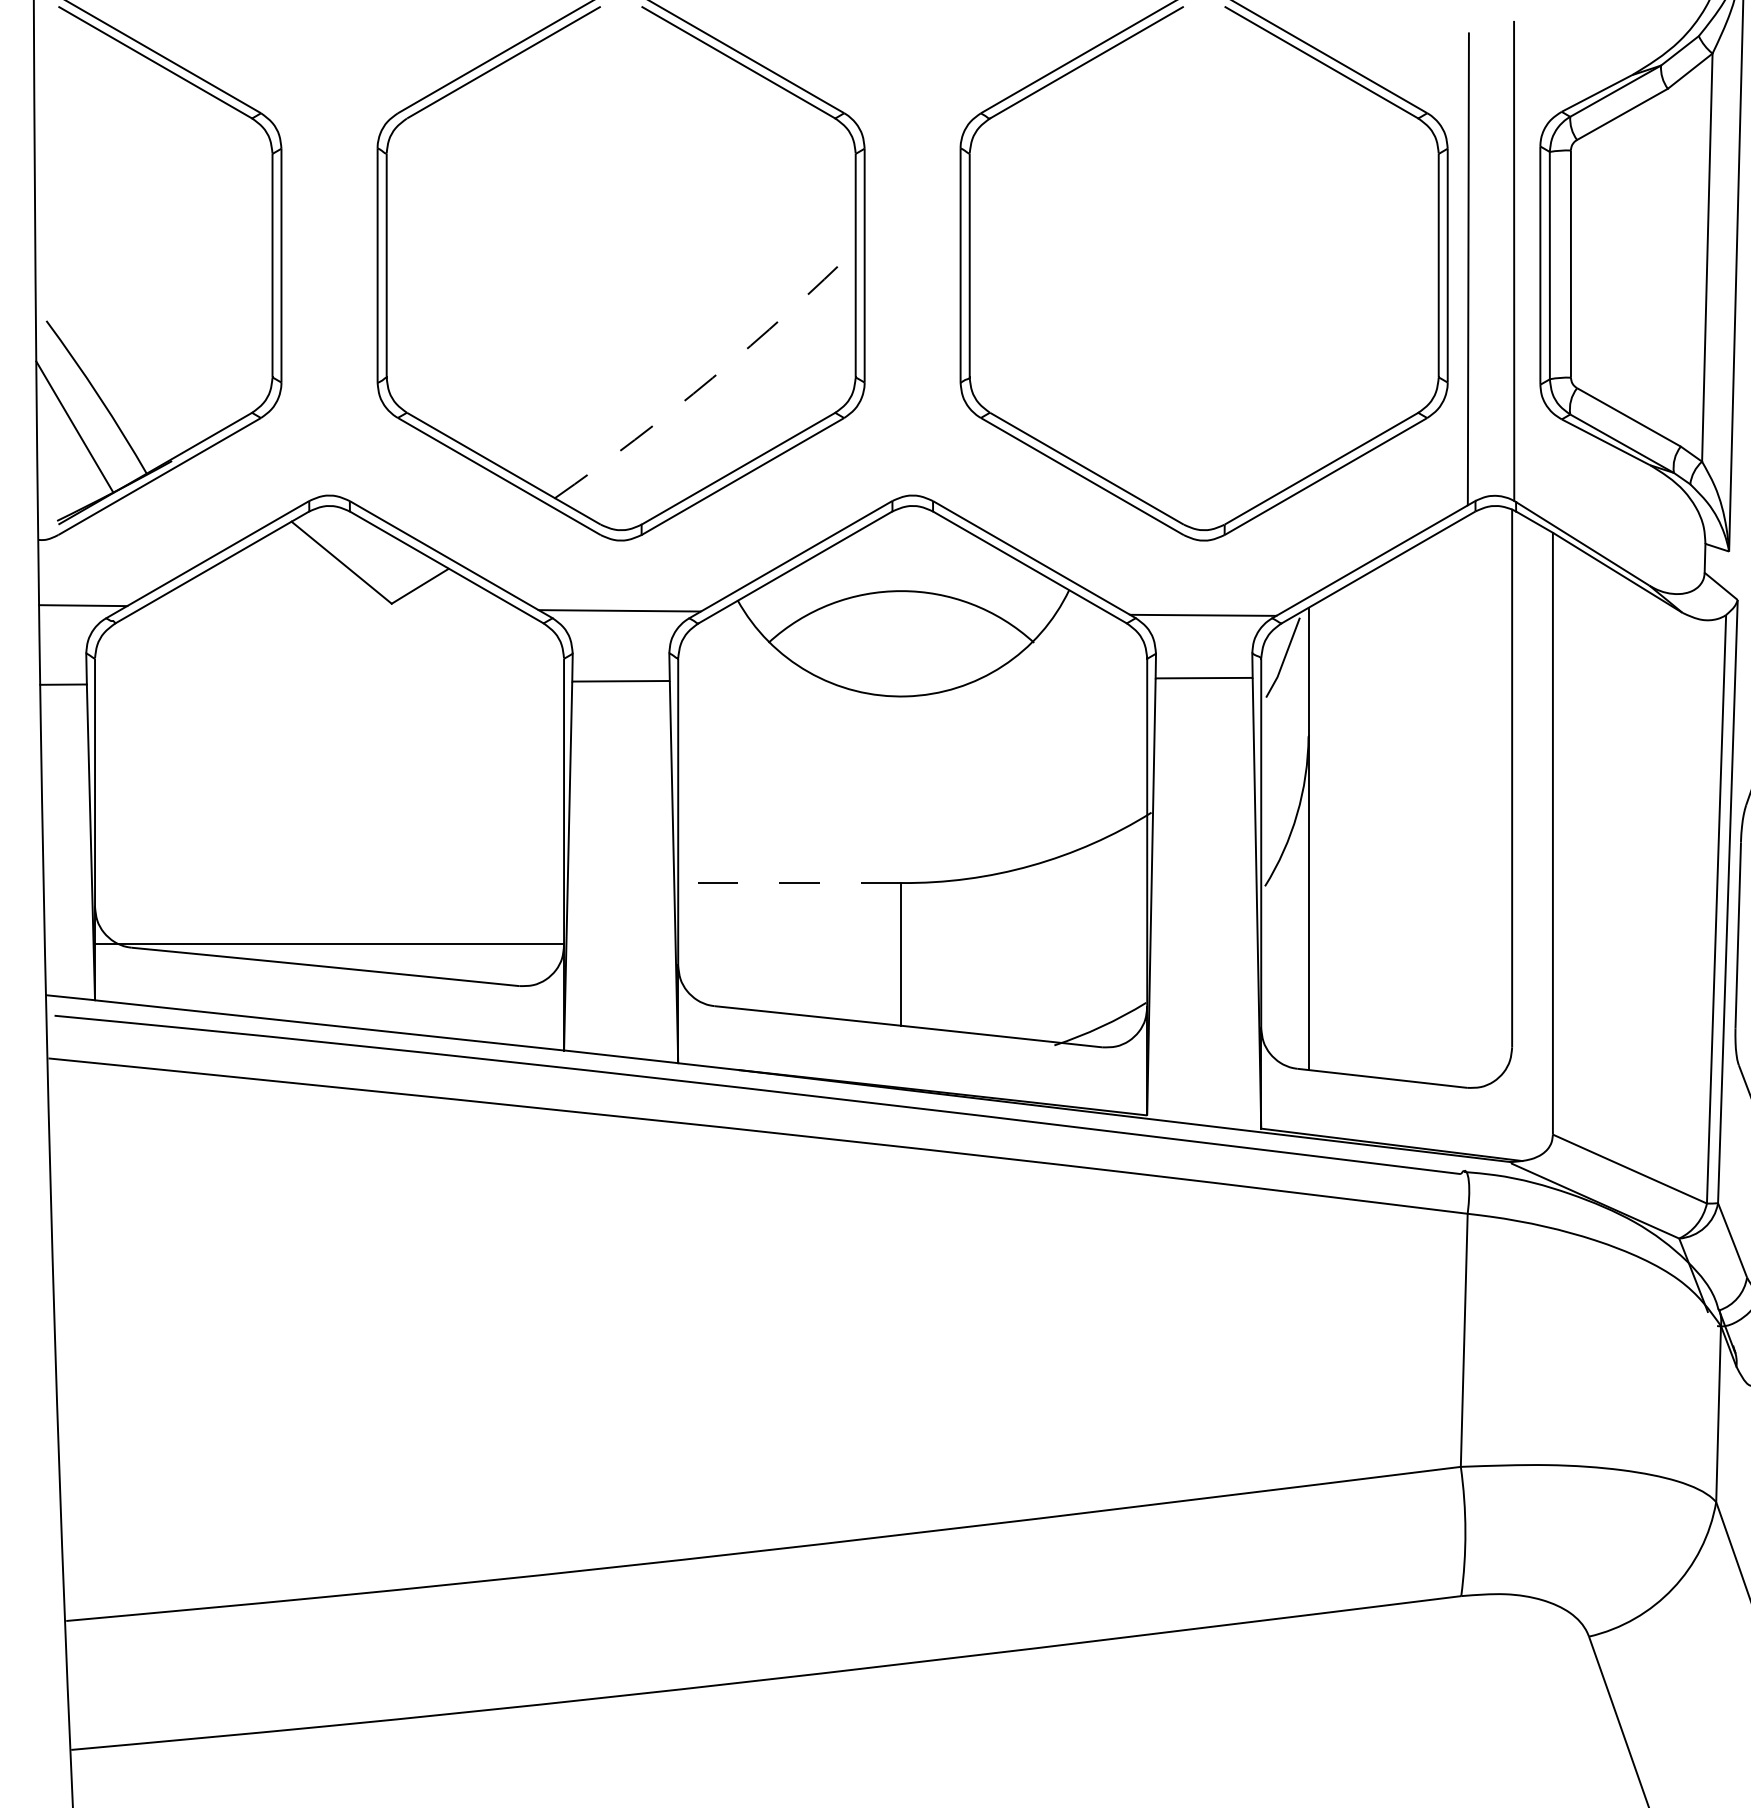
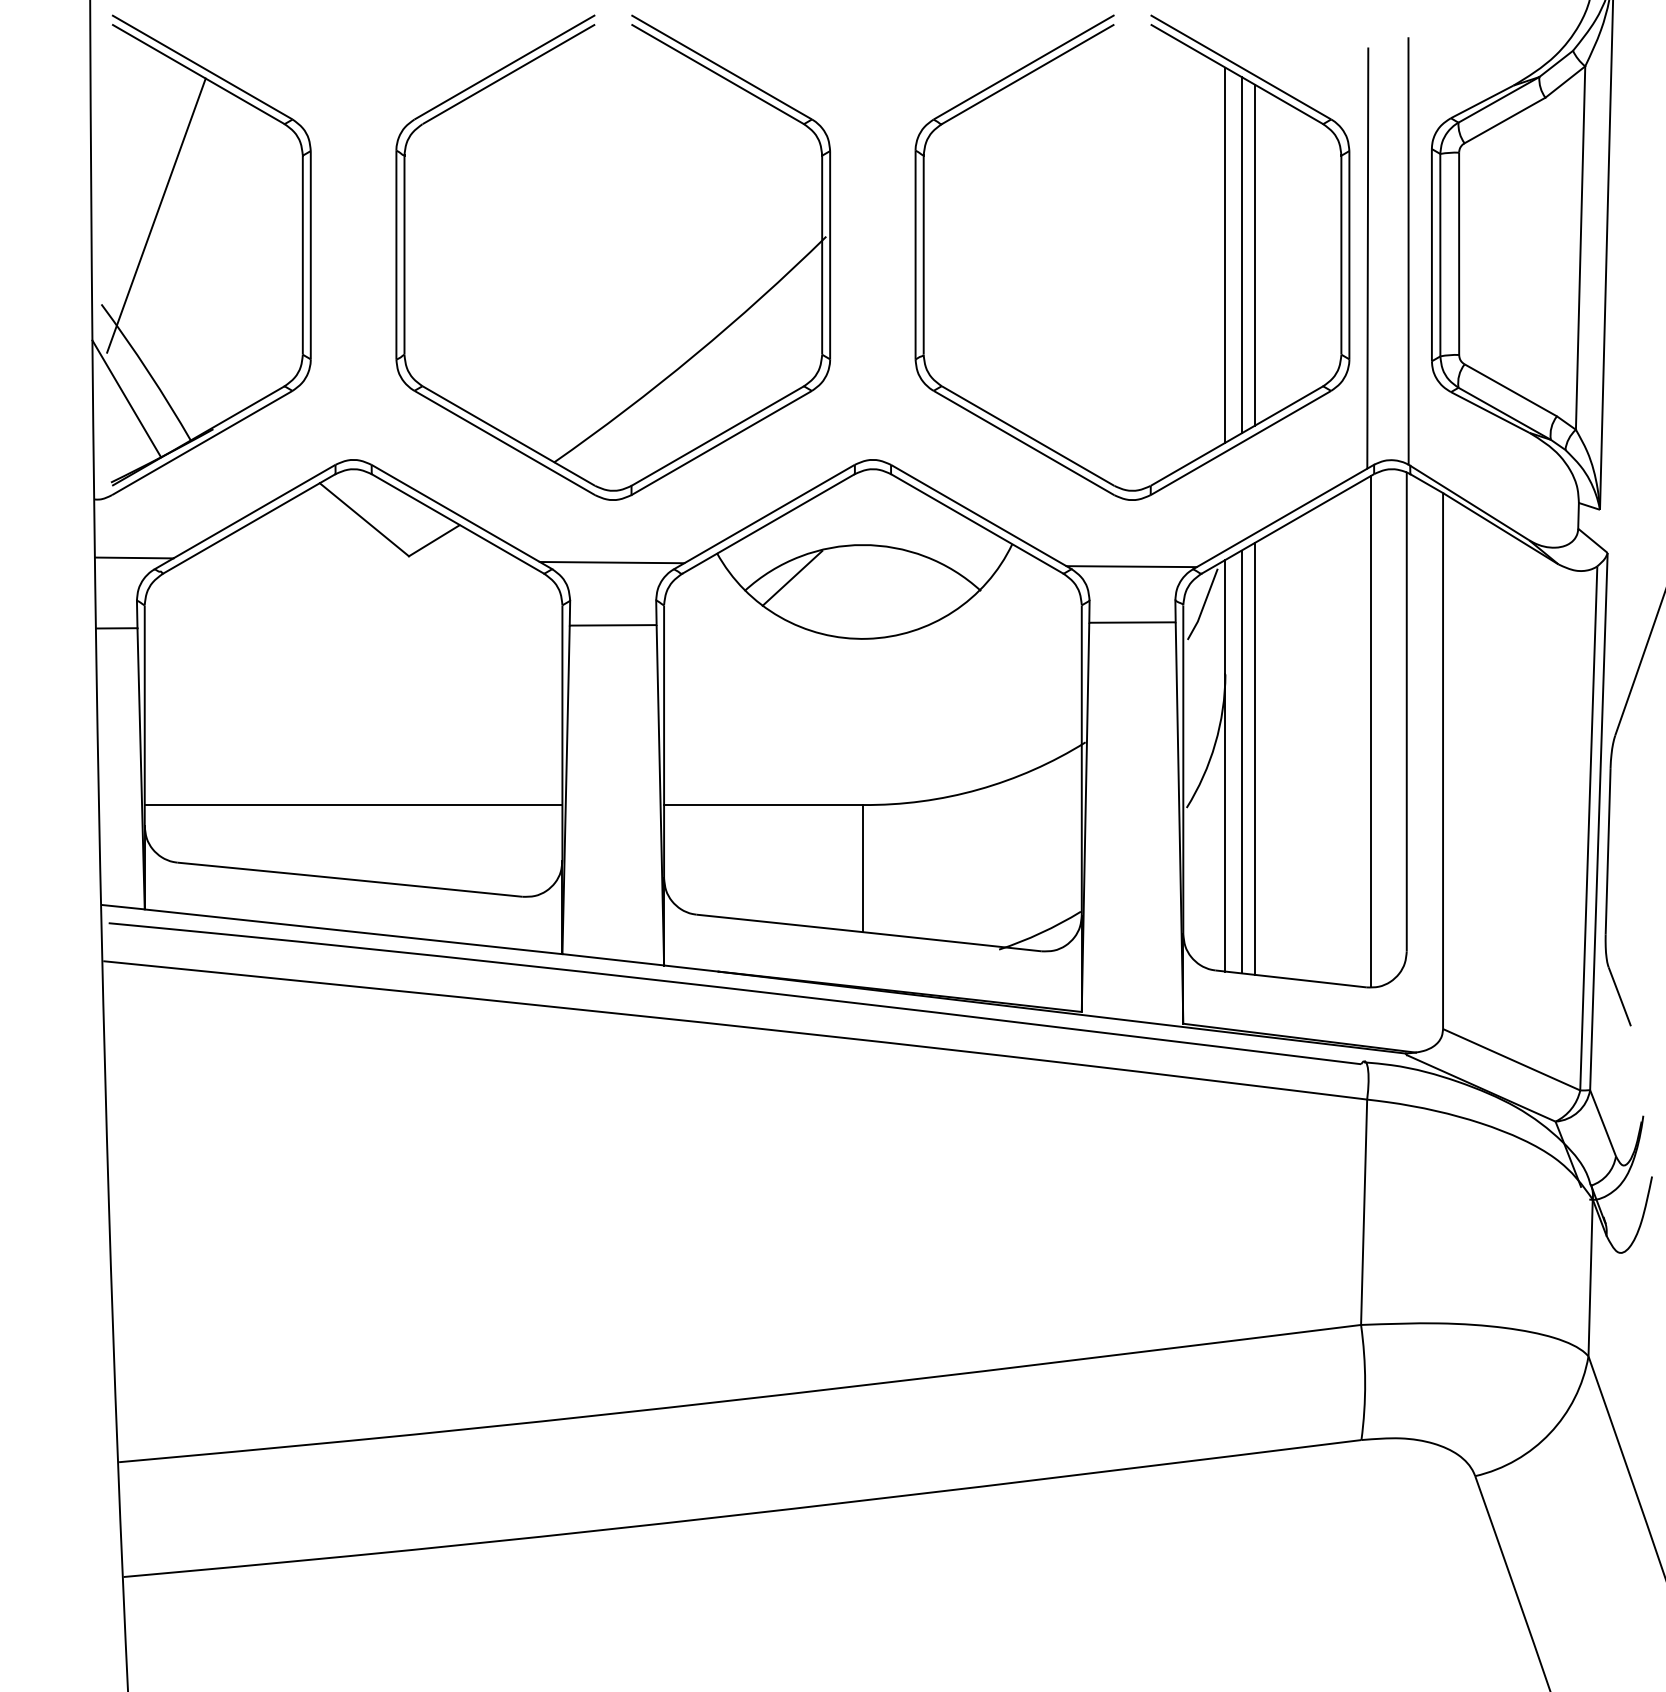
line: (108, 221) -> (156, 215), added
line: (1308, 264) -> (1225, 254), added
line: (1326, 264) -> (1241, 254), added
line: (1341, 264) -> (1254, 254), added
arc: (712, 378) -> (694, 355), dashed -> solid
line: (822, 628) -> (792, 578), added
line: (1471, 800) -> (1370, 731), added
line: (1341, 830) -> (1254, 758), added
line: (1326, 834) -> (1241, 761), added
line: (788, 882) -> (762, 804), dashed -> solid
line: (329, 943) -> (353, 804), moved

